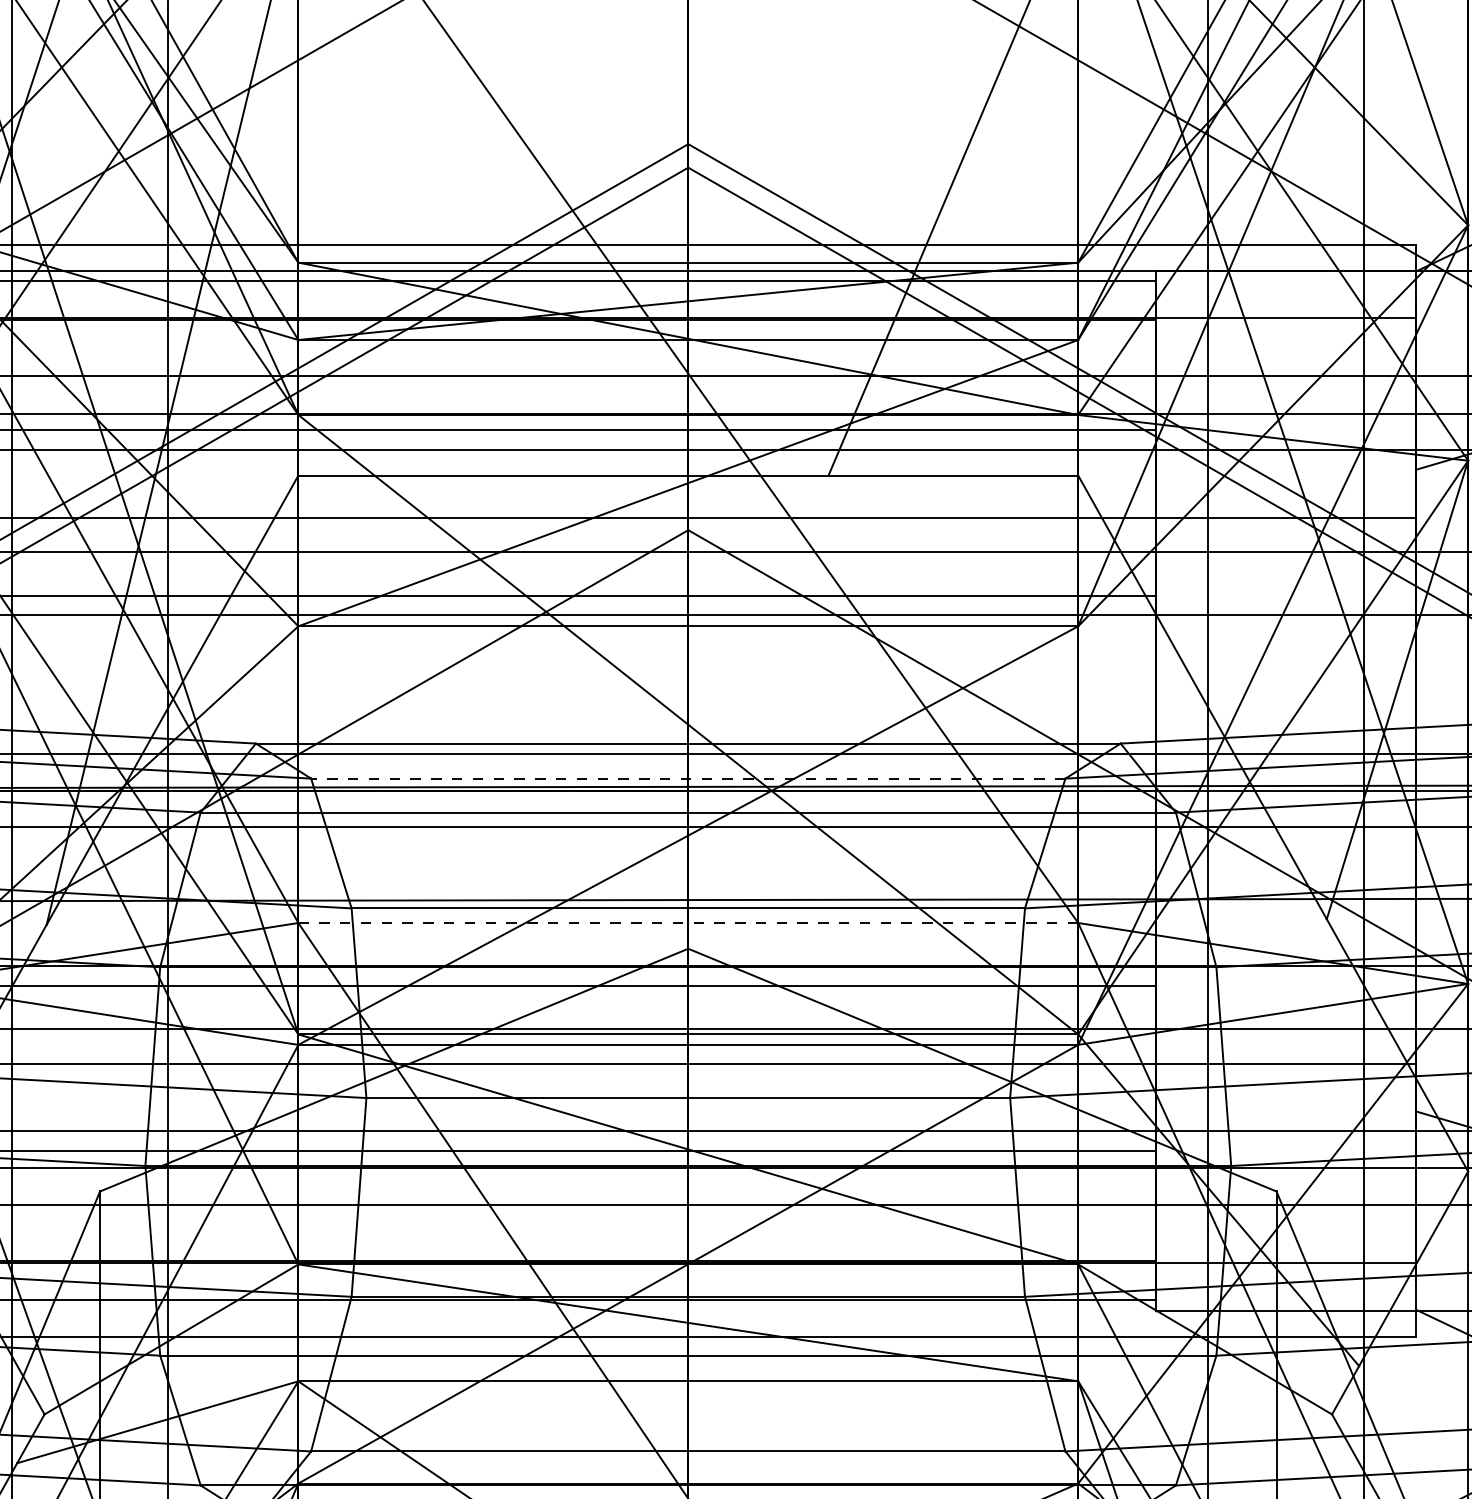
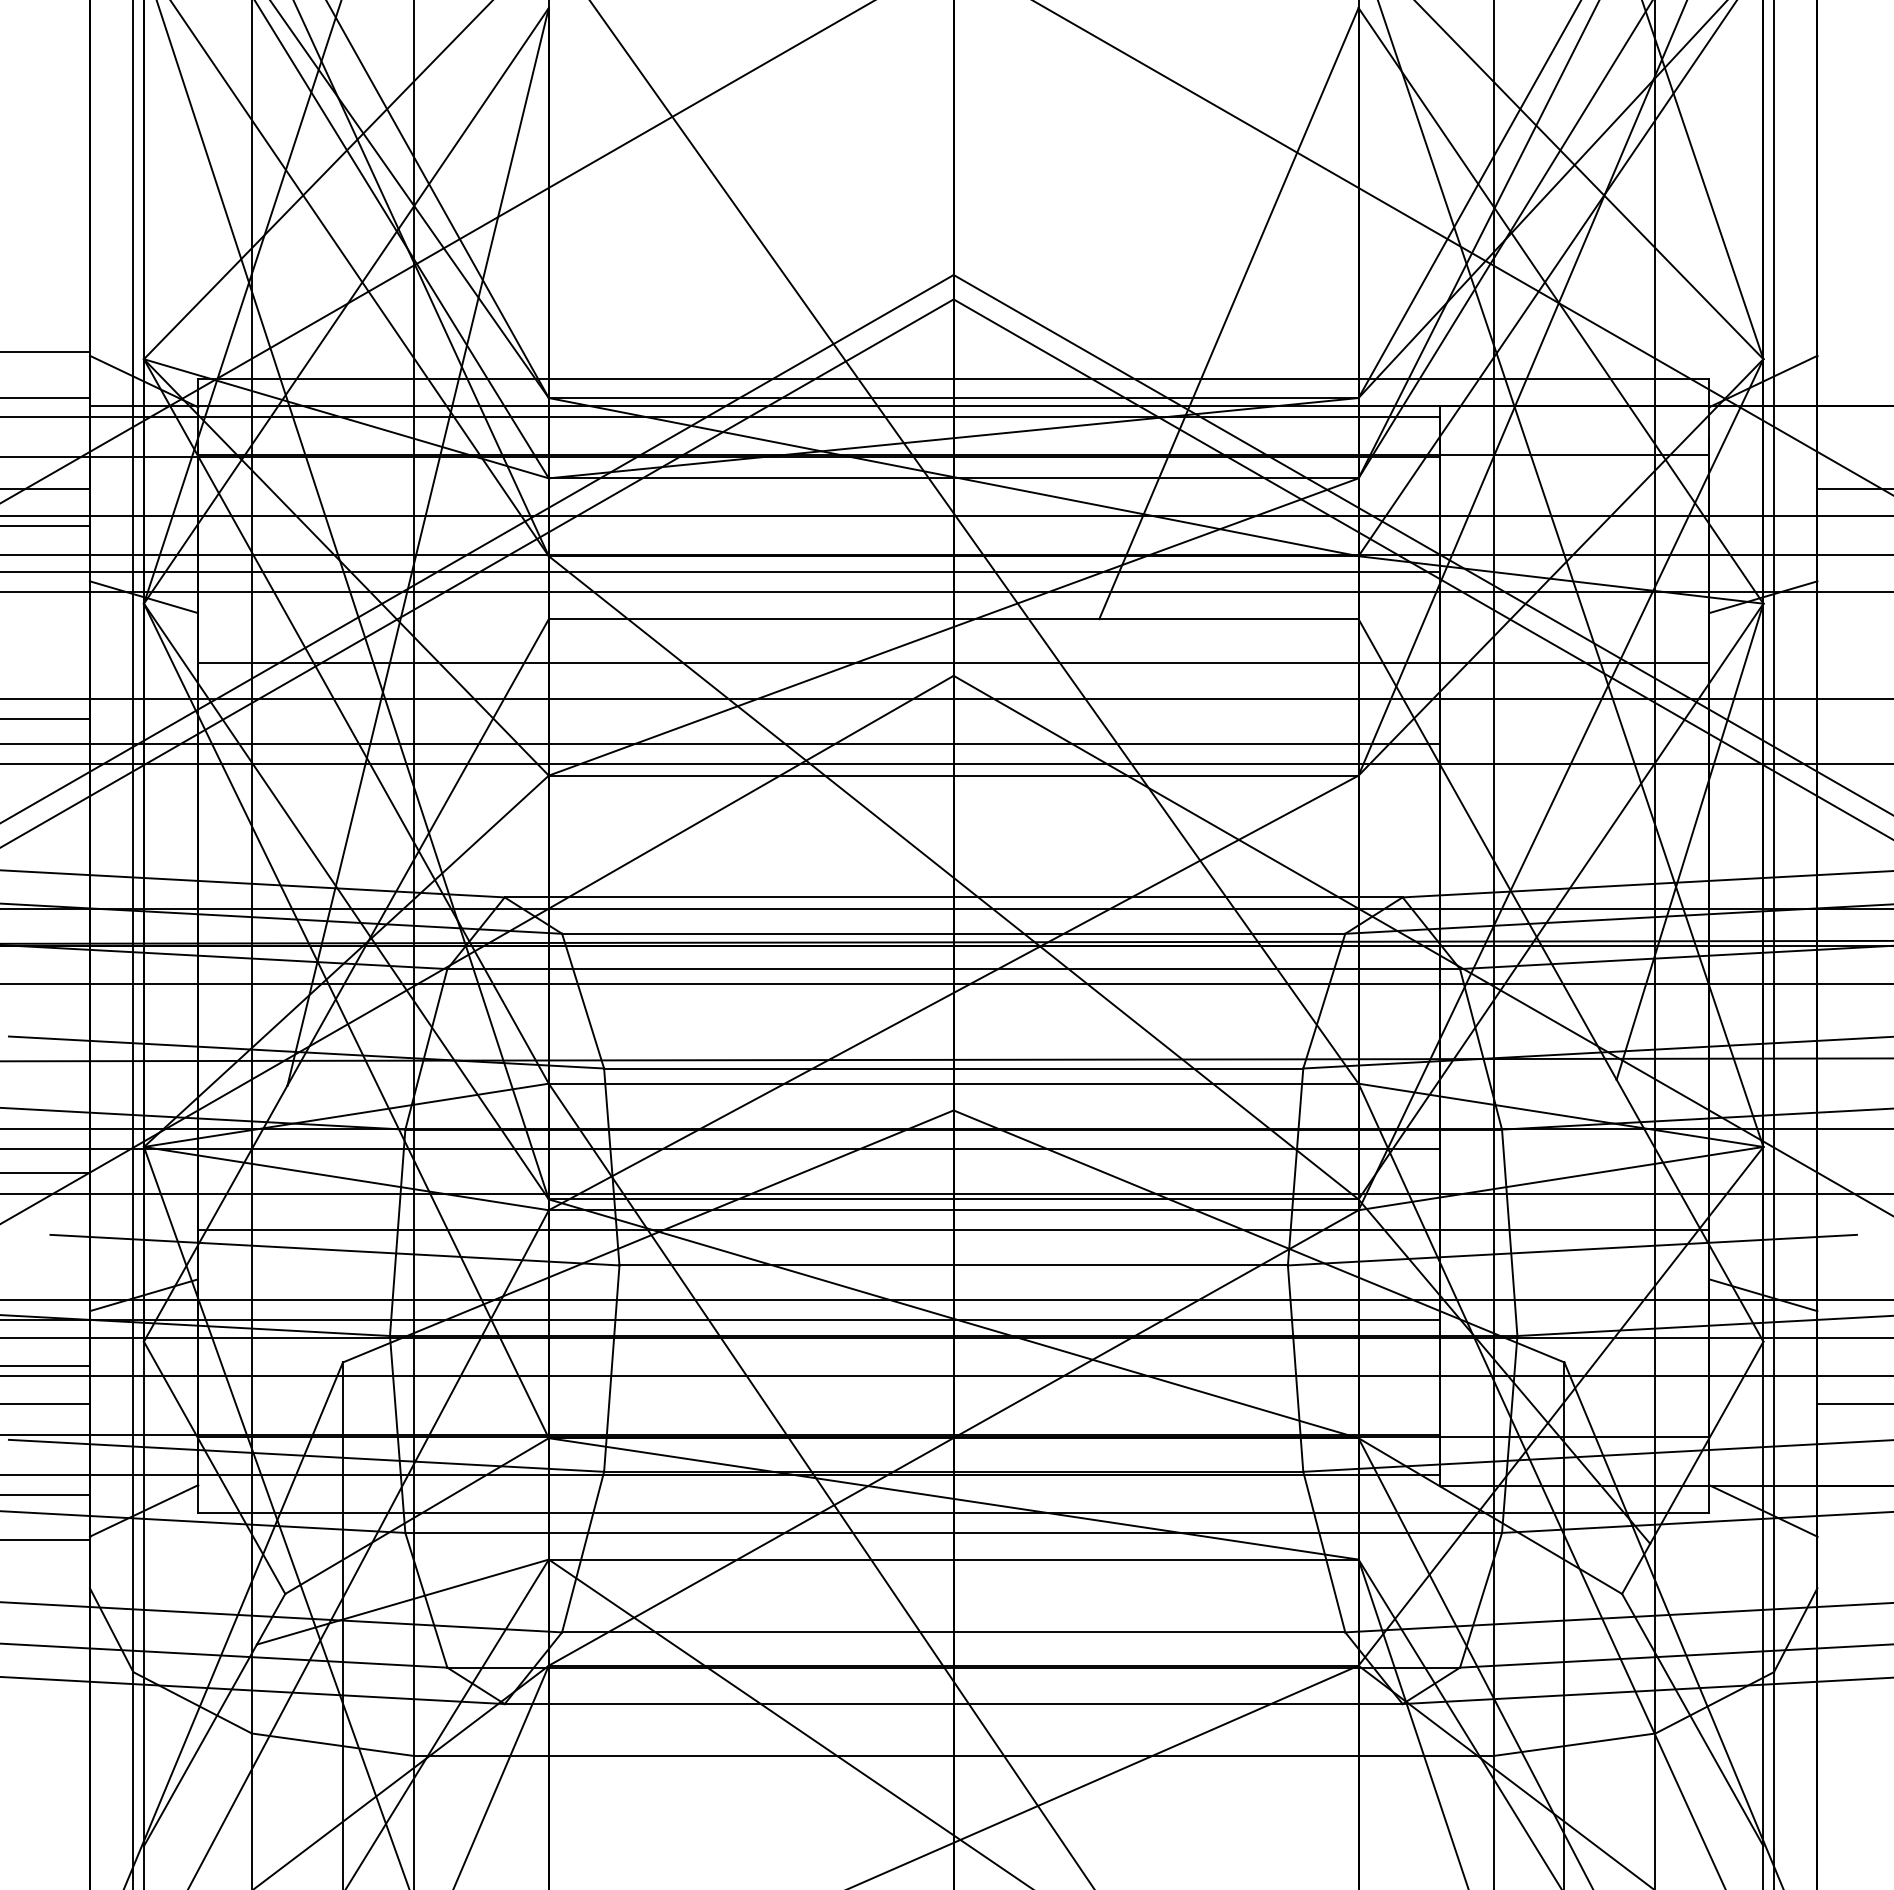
line: (688, 778) -> (953, 933), dashed -> solid
line: (688, 922) -> (953, 1083), dashed -> solid

